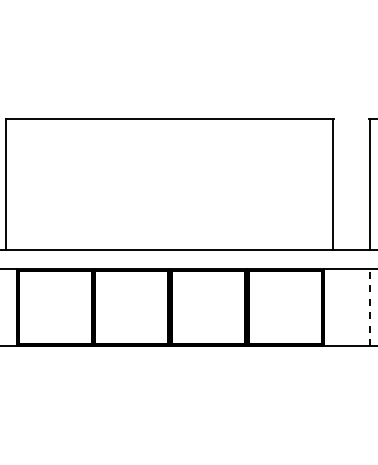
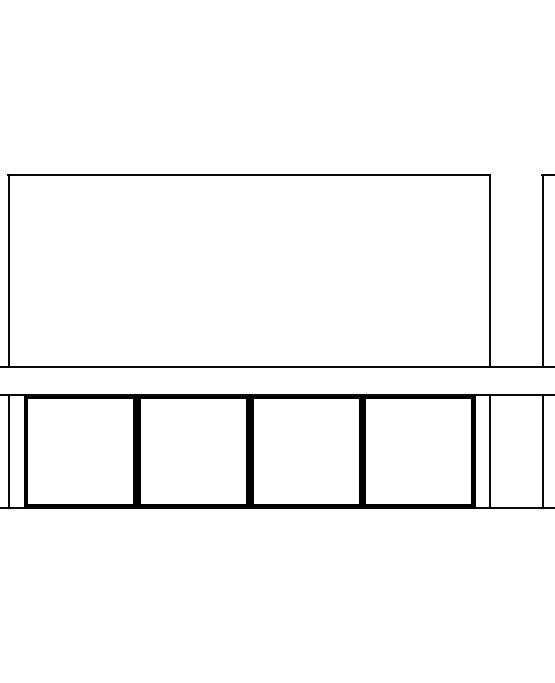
line: (6, 307) -> (9, 451), added
line: (333, 307) -> (489, 451), added
line: (369, 307) -> (542, 451), dashed -> solid

